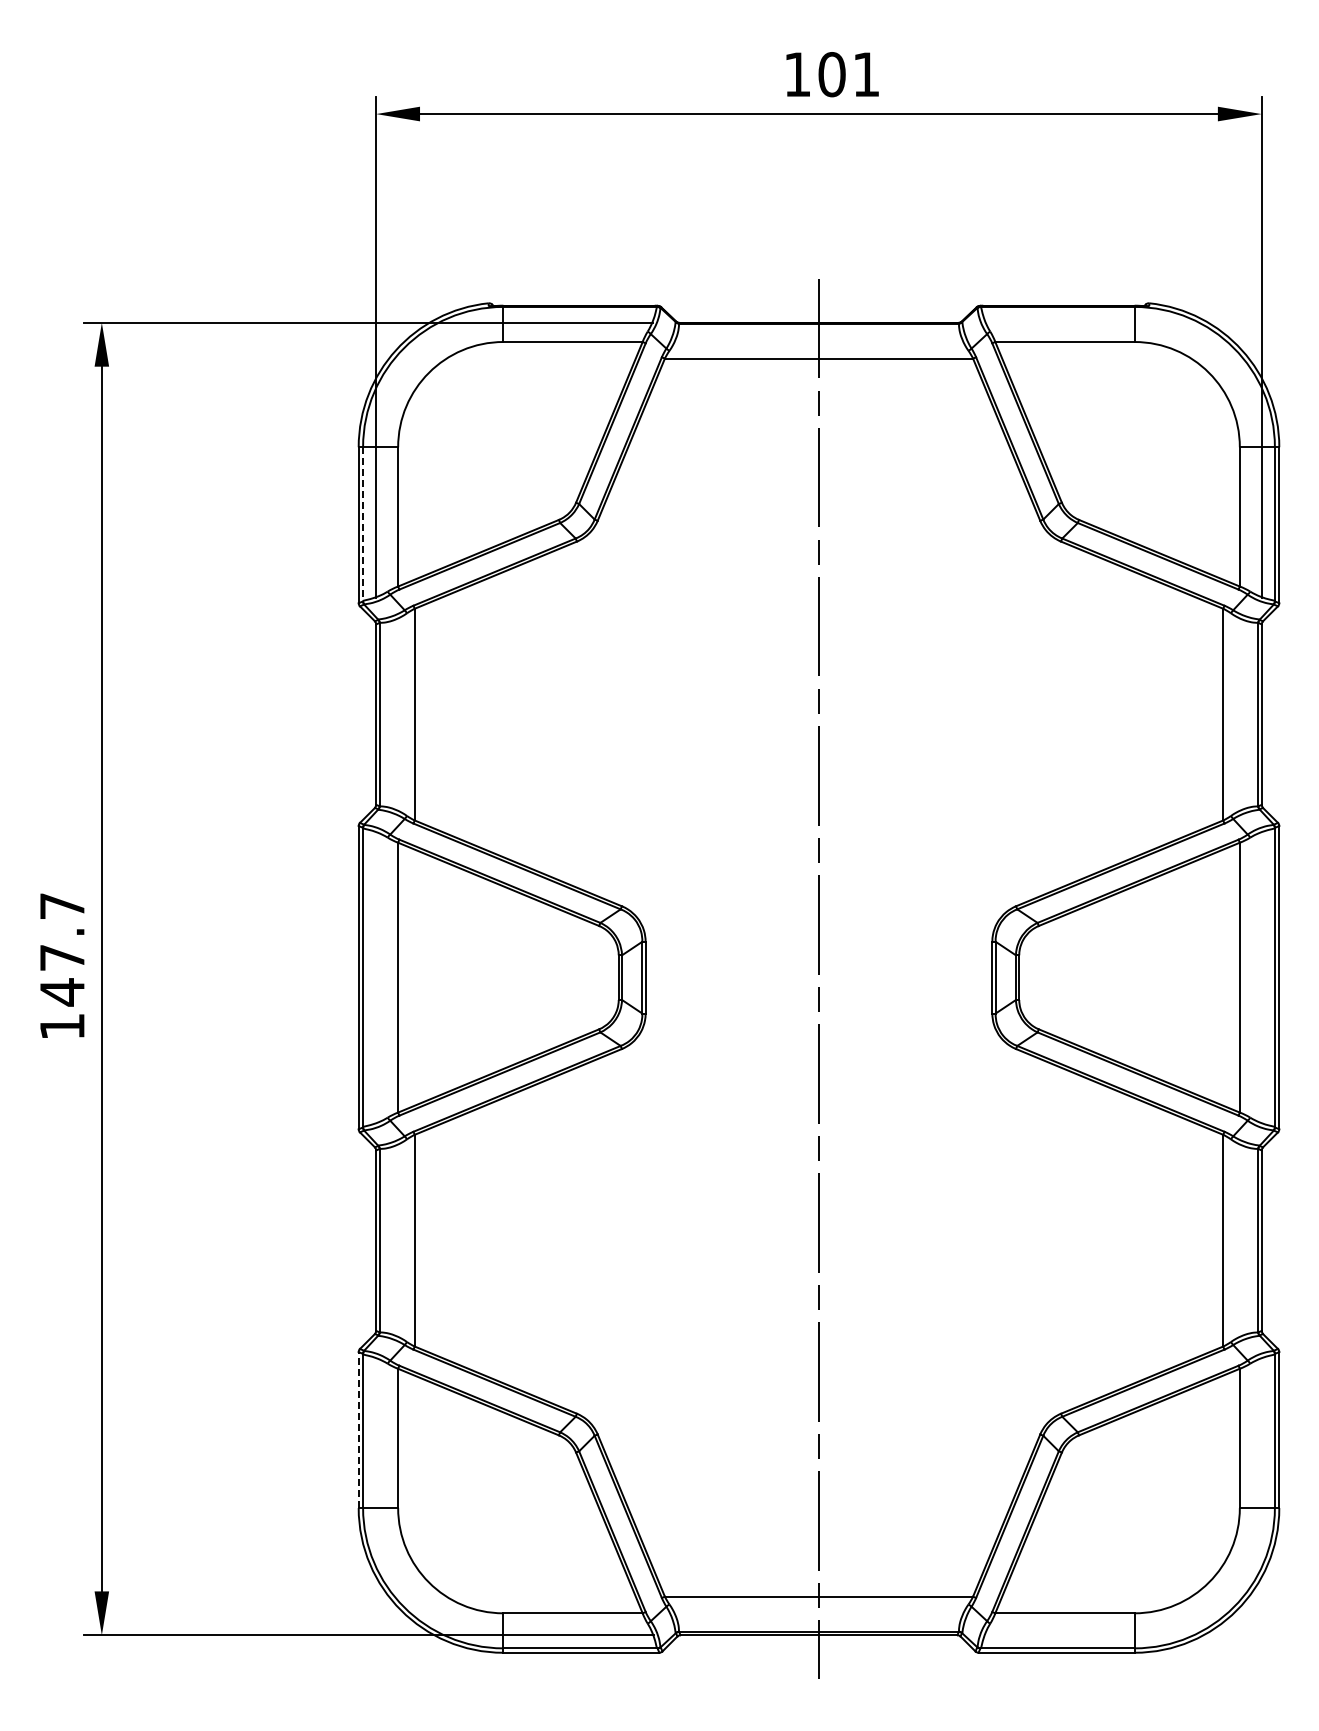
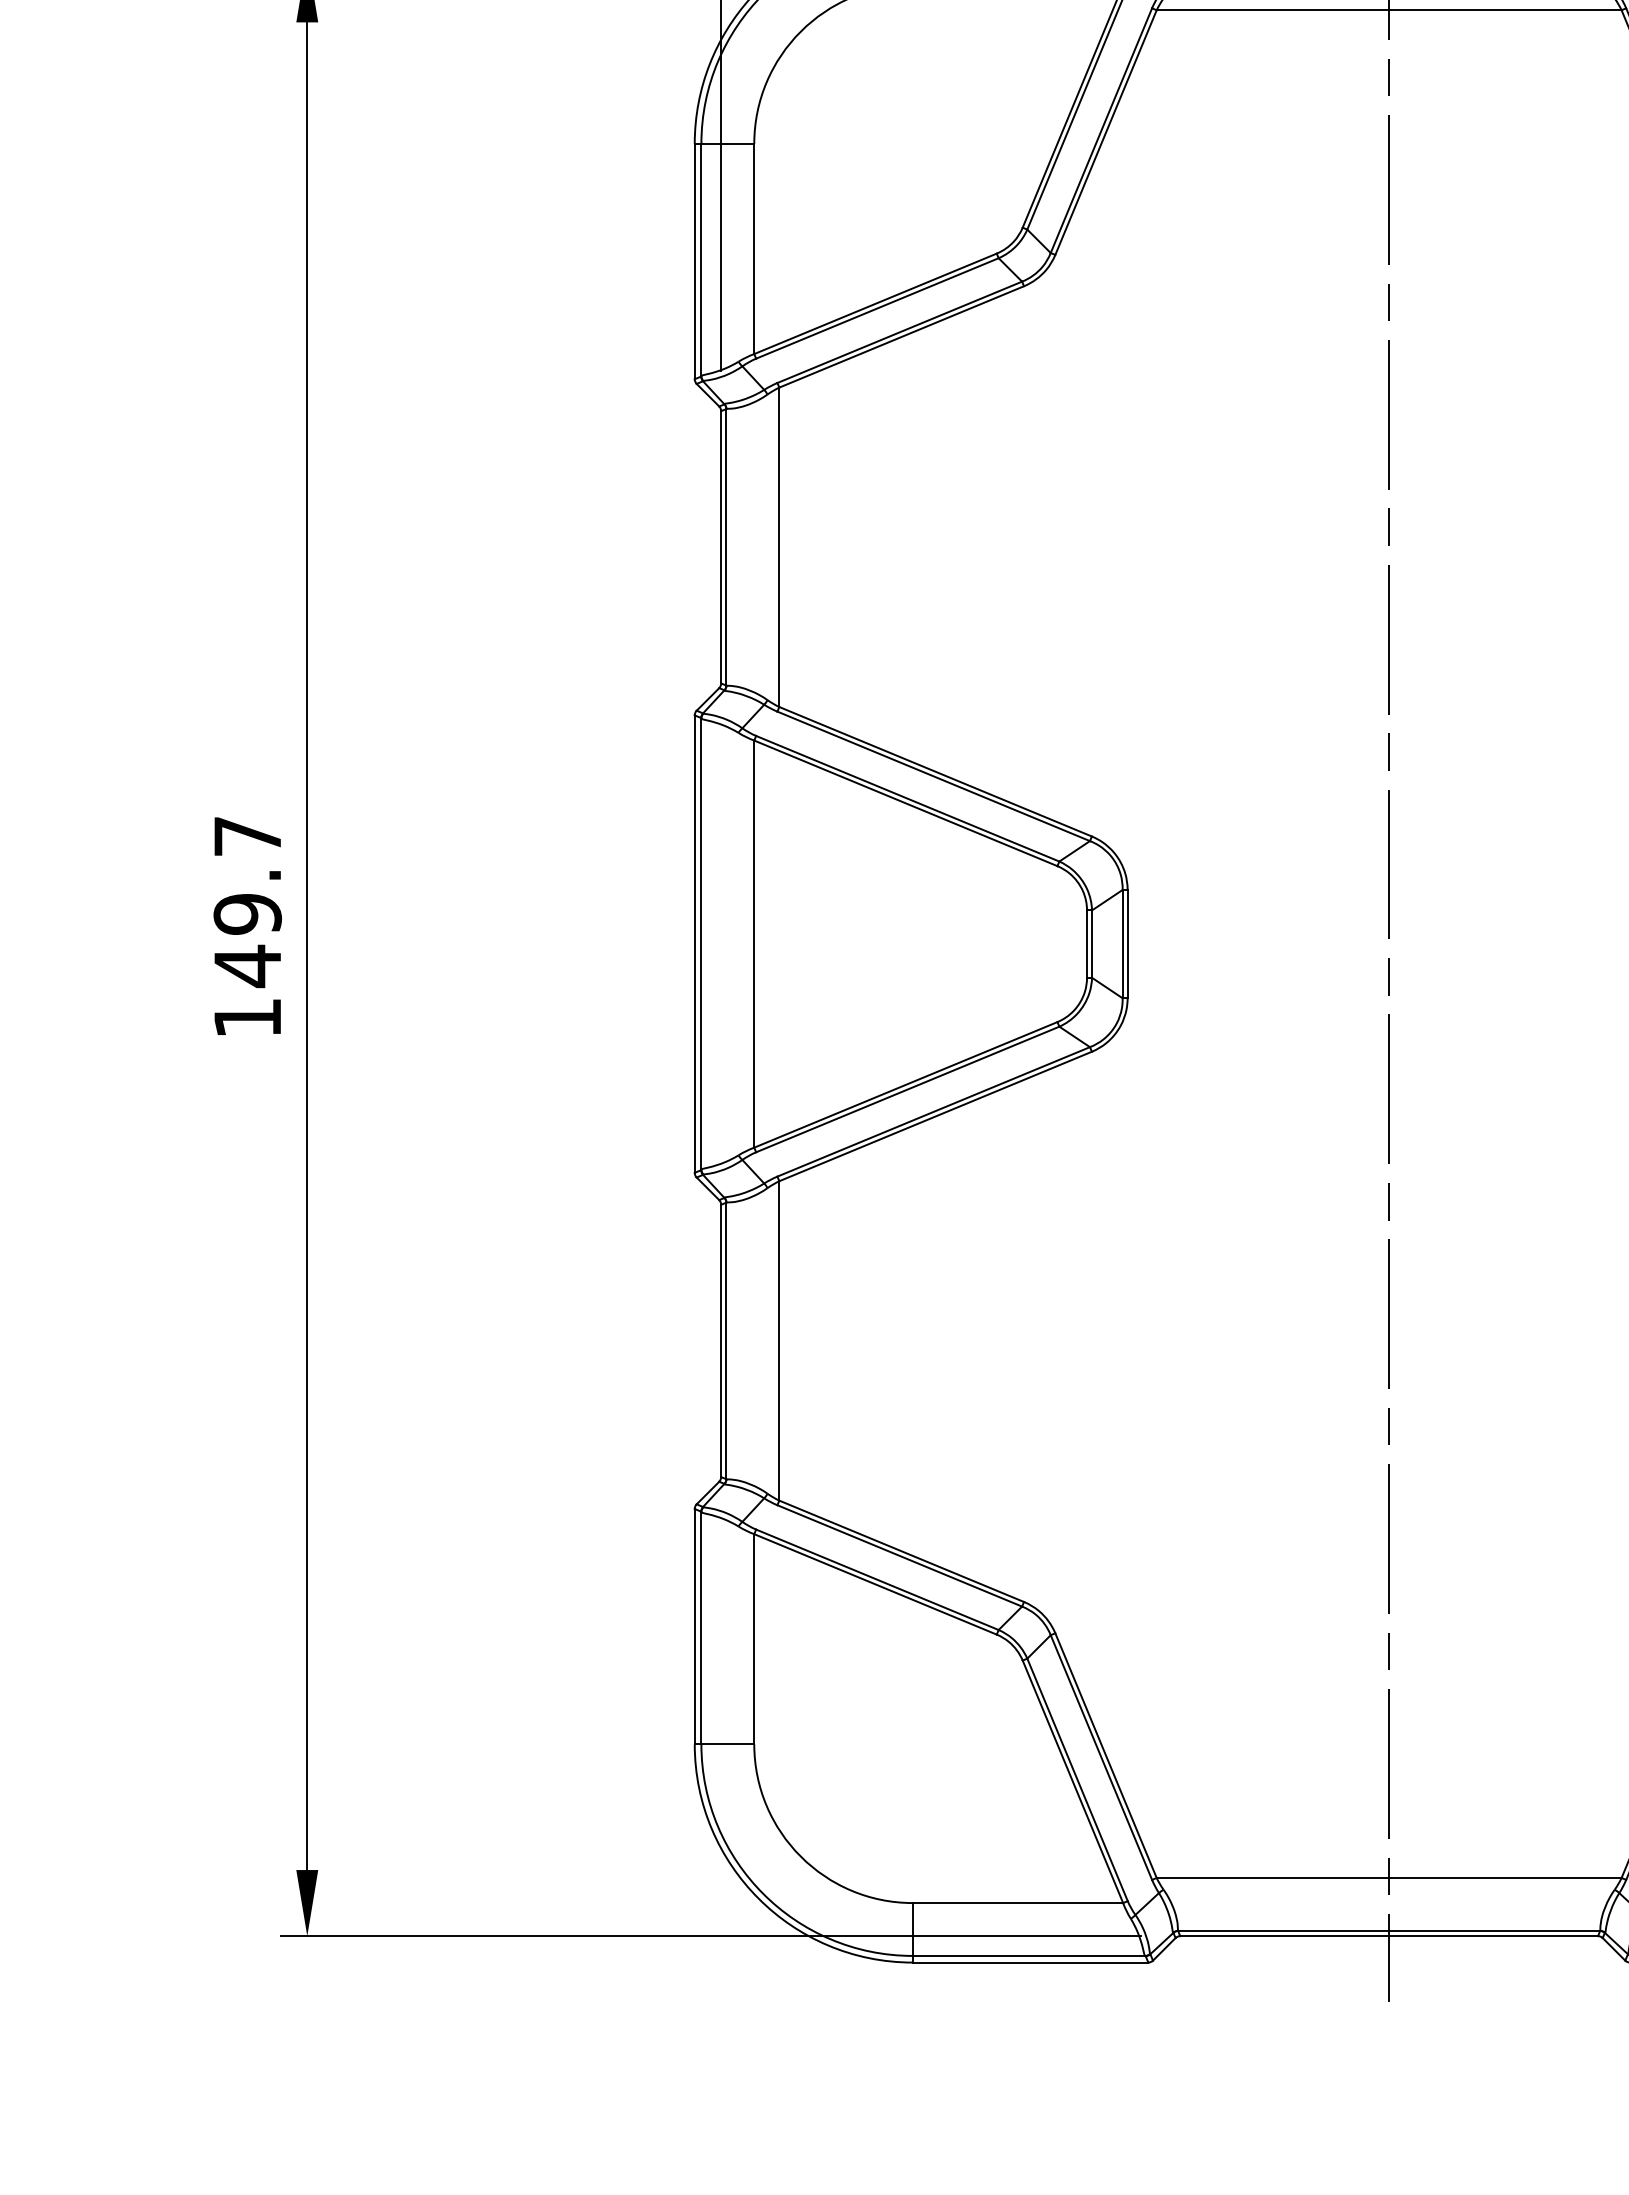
line: (363, 524) -> (701, 260), dashed -> solid
text: (62, 957) -> (247, 913), 147.7 -> 149.7
line: (358, 1429) -> (694, 1625), dashed -> solid

